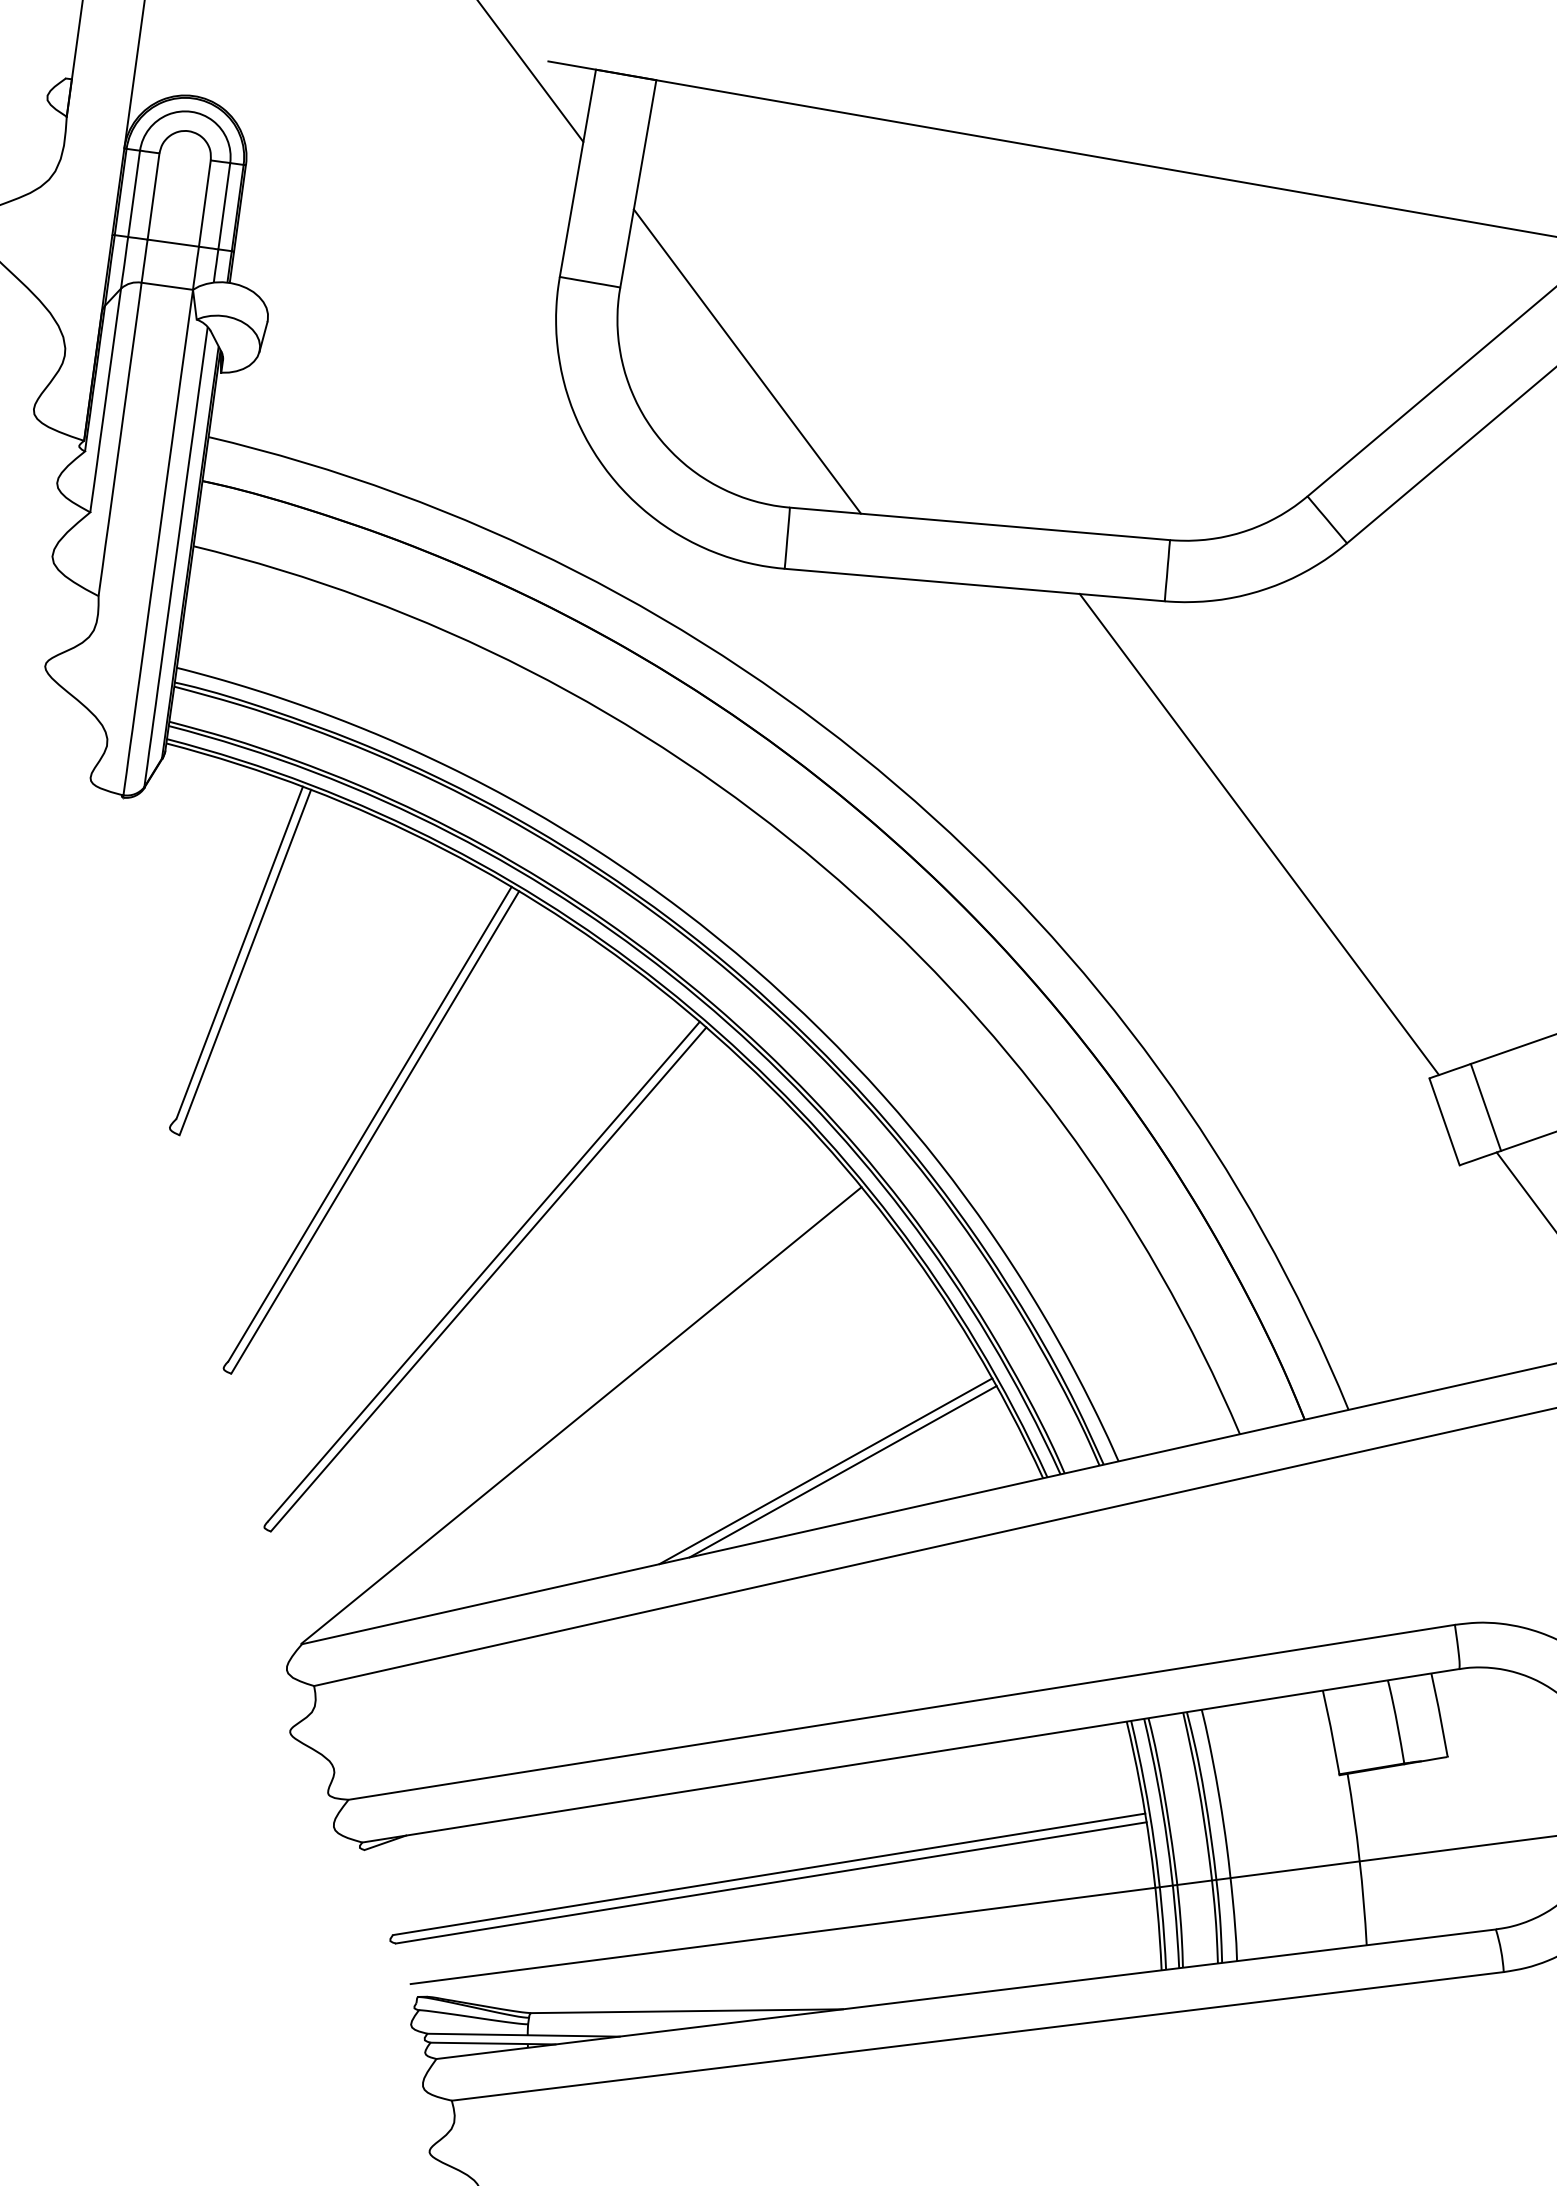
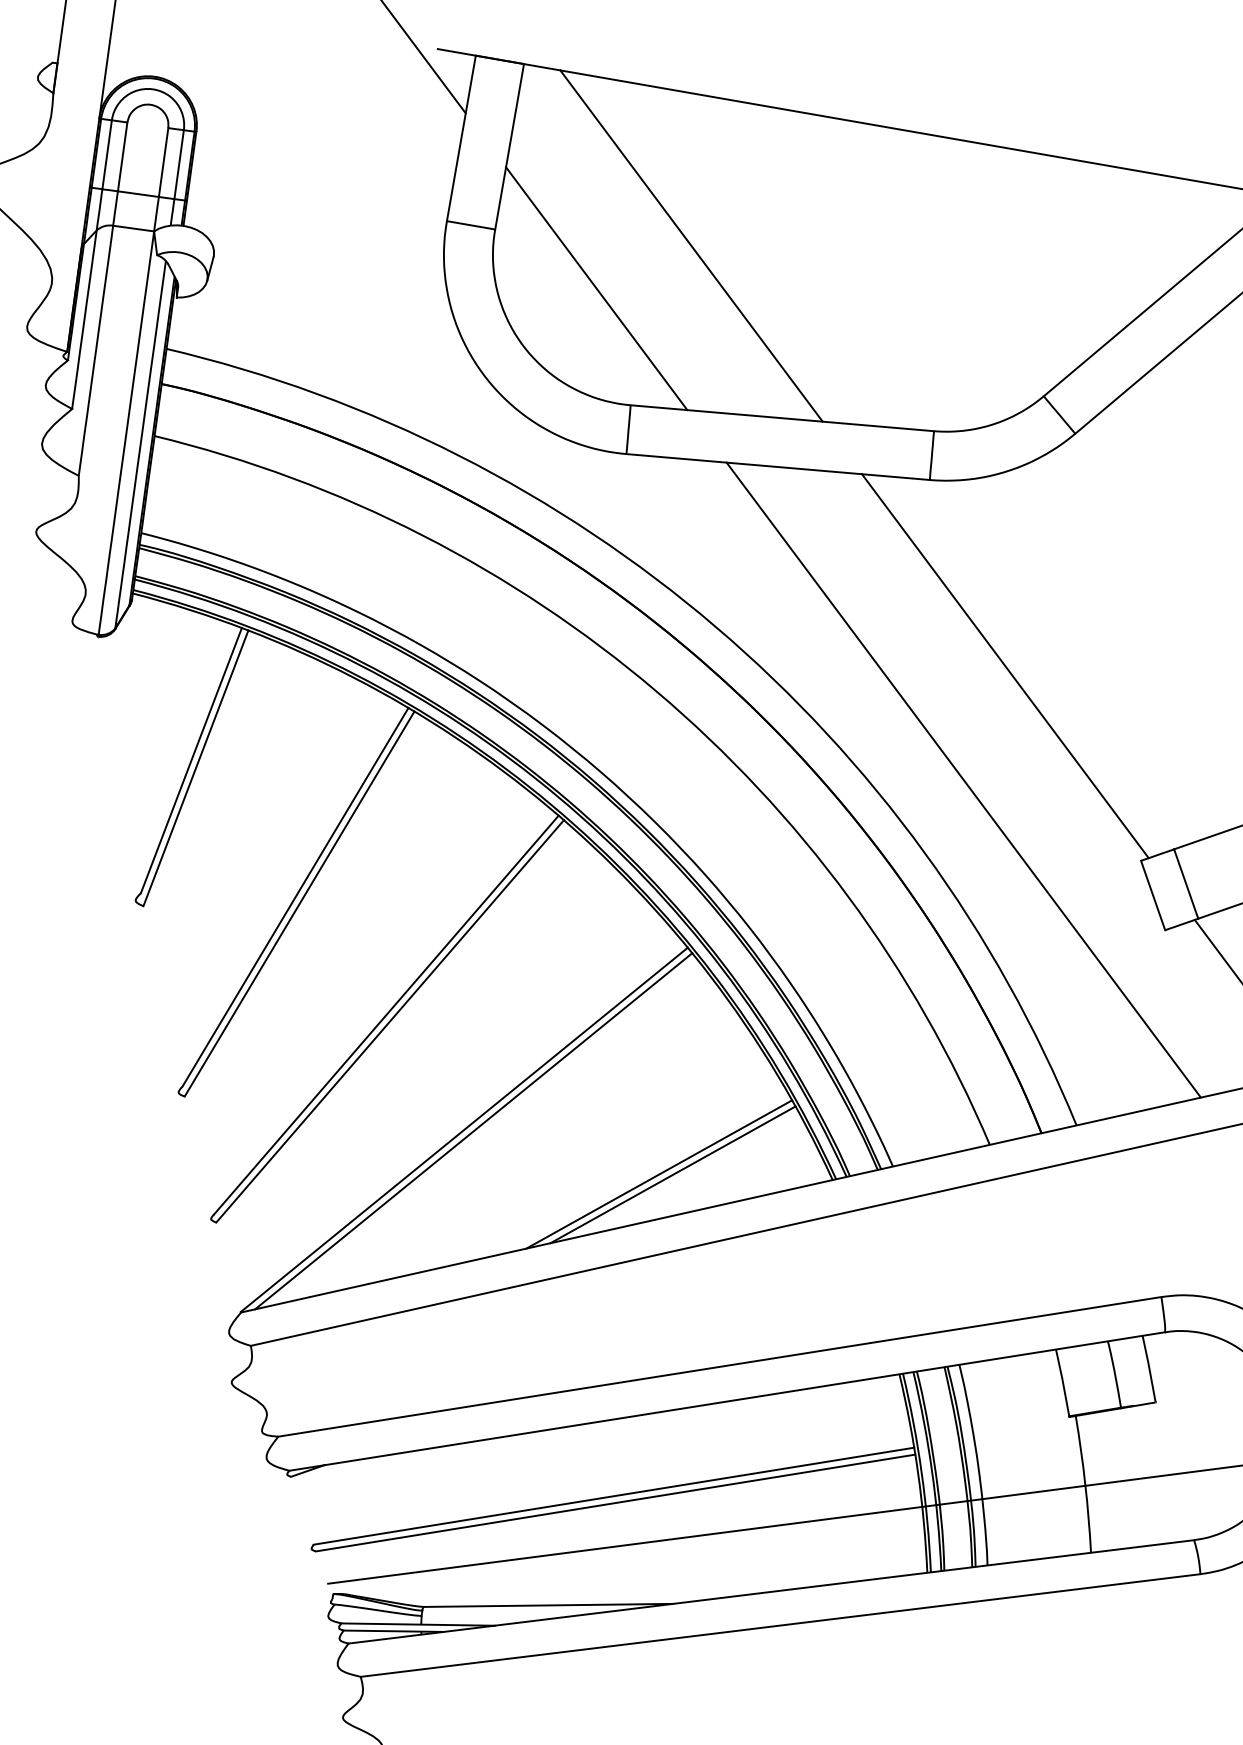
line: (866, 307) -> (691, 245), added
line: (1206, 976) -> (963, 779), added
line: (593, 1417) -> (473, 1131), added

